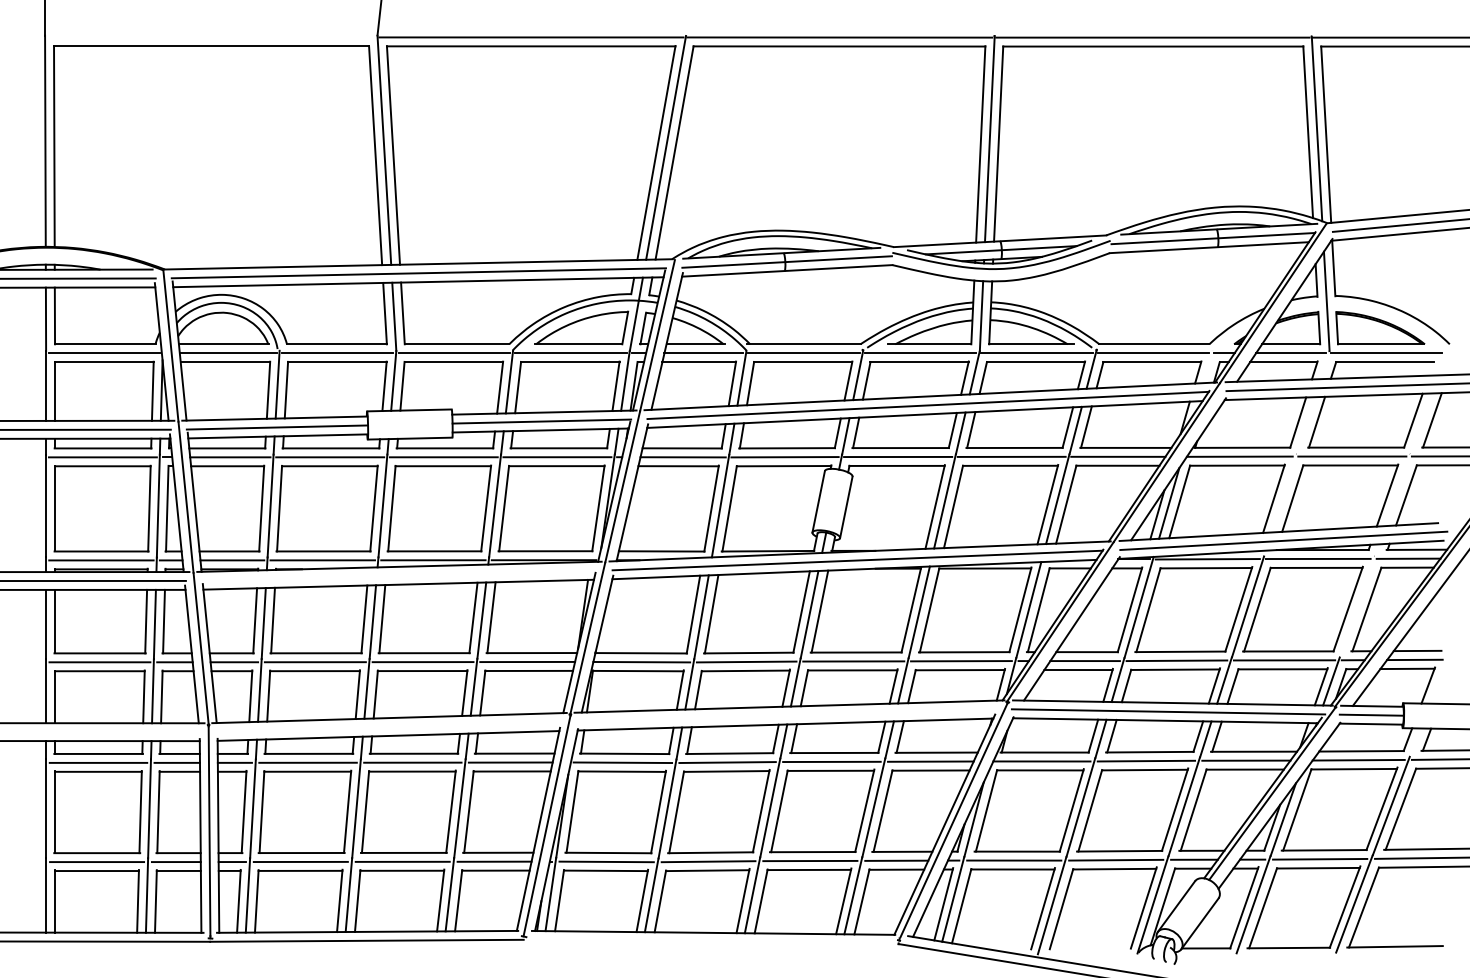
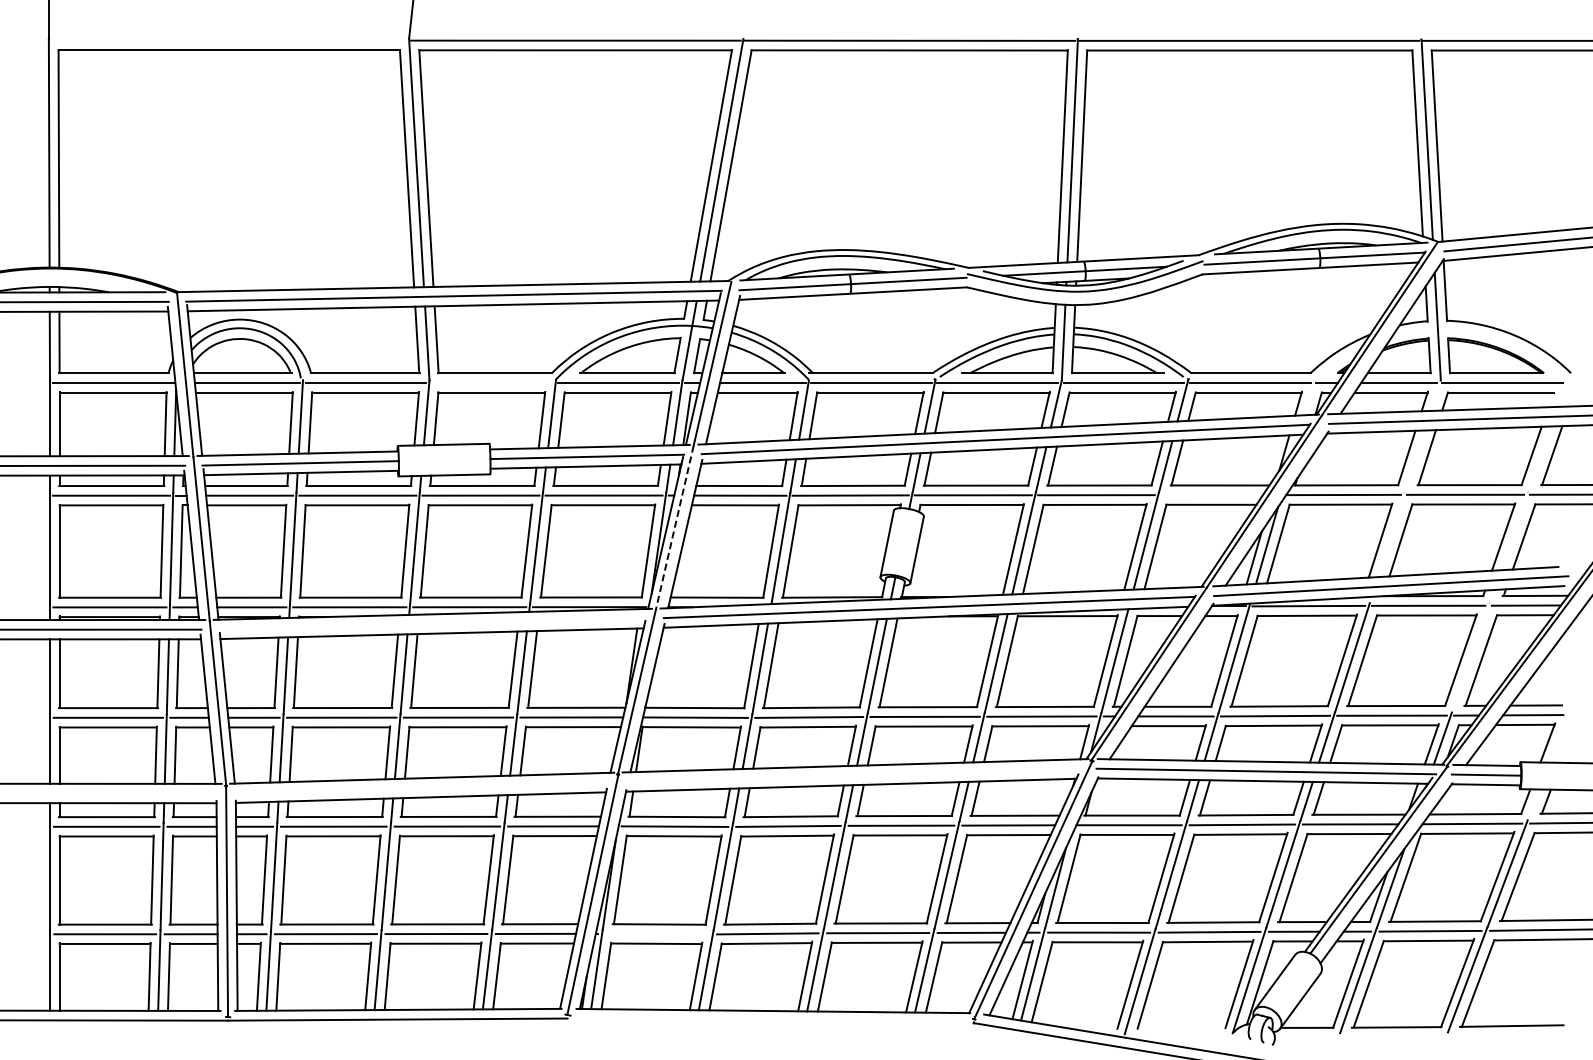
line: (453, 352) -> (491, 382), removed
line: (1117, 457) -> (1211, 495), removed
line: (622, 487) -> (674, 528), solid -> dashed
line: (606, 861) -> (657, 933), removed

